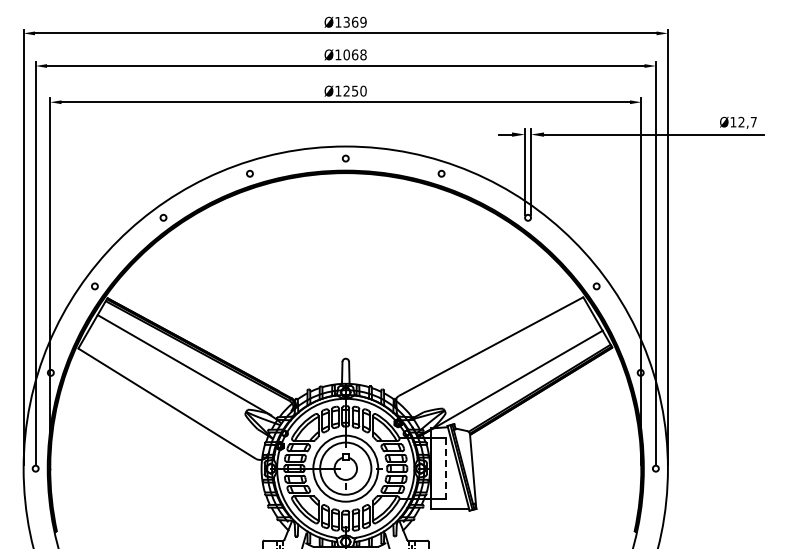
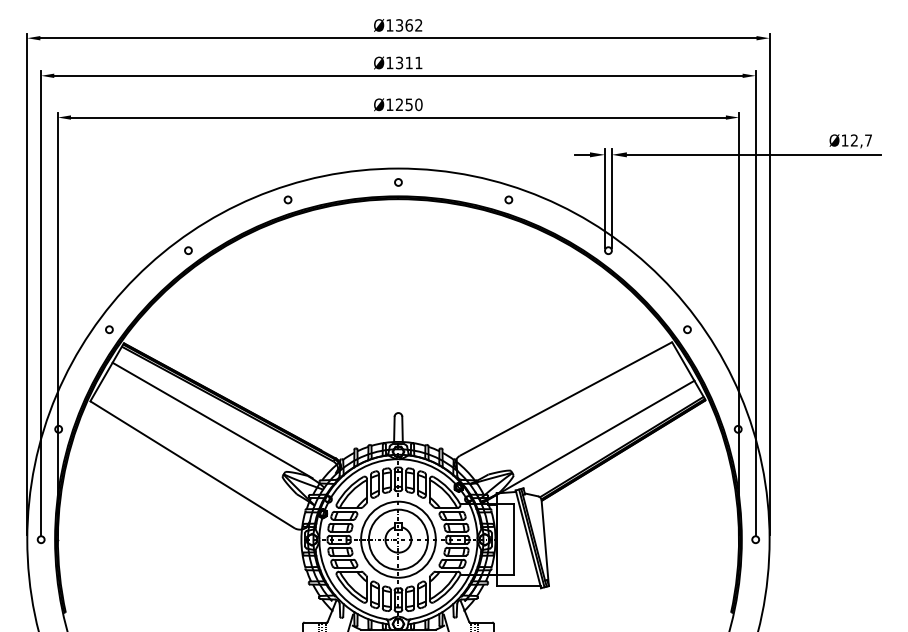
text: (363, 22) -> (418, 25), Ø1369 -> Ø1362
text: (354, 54) -> (408, 62), Ø1068 -> Ø1311
line: (446, 468) -> (514, 539), dashed -> solid

